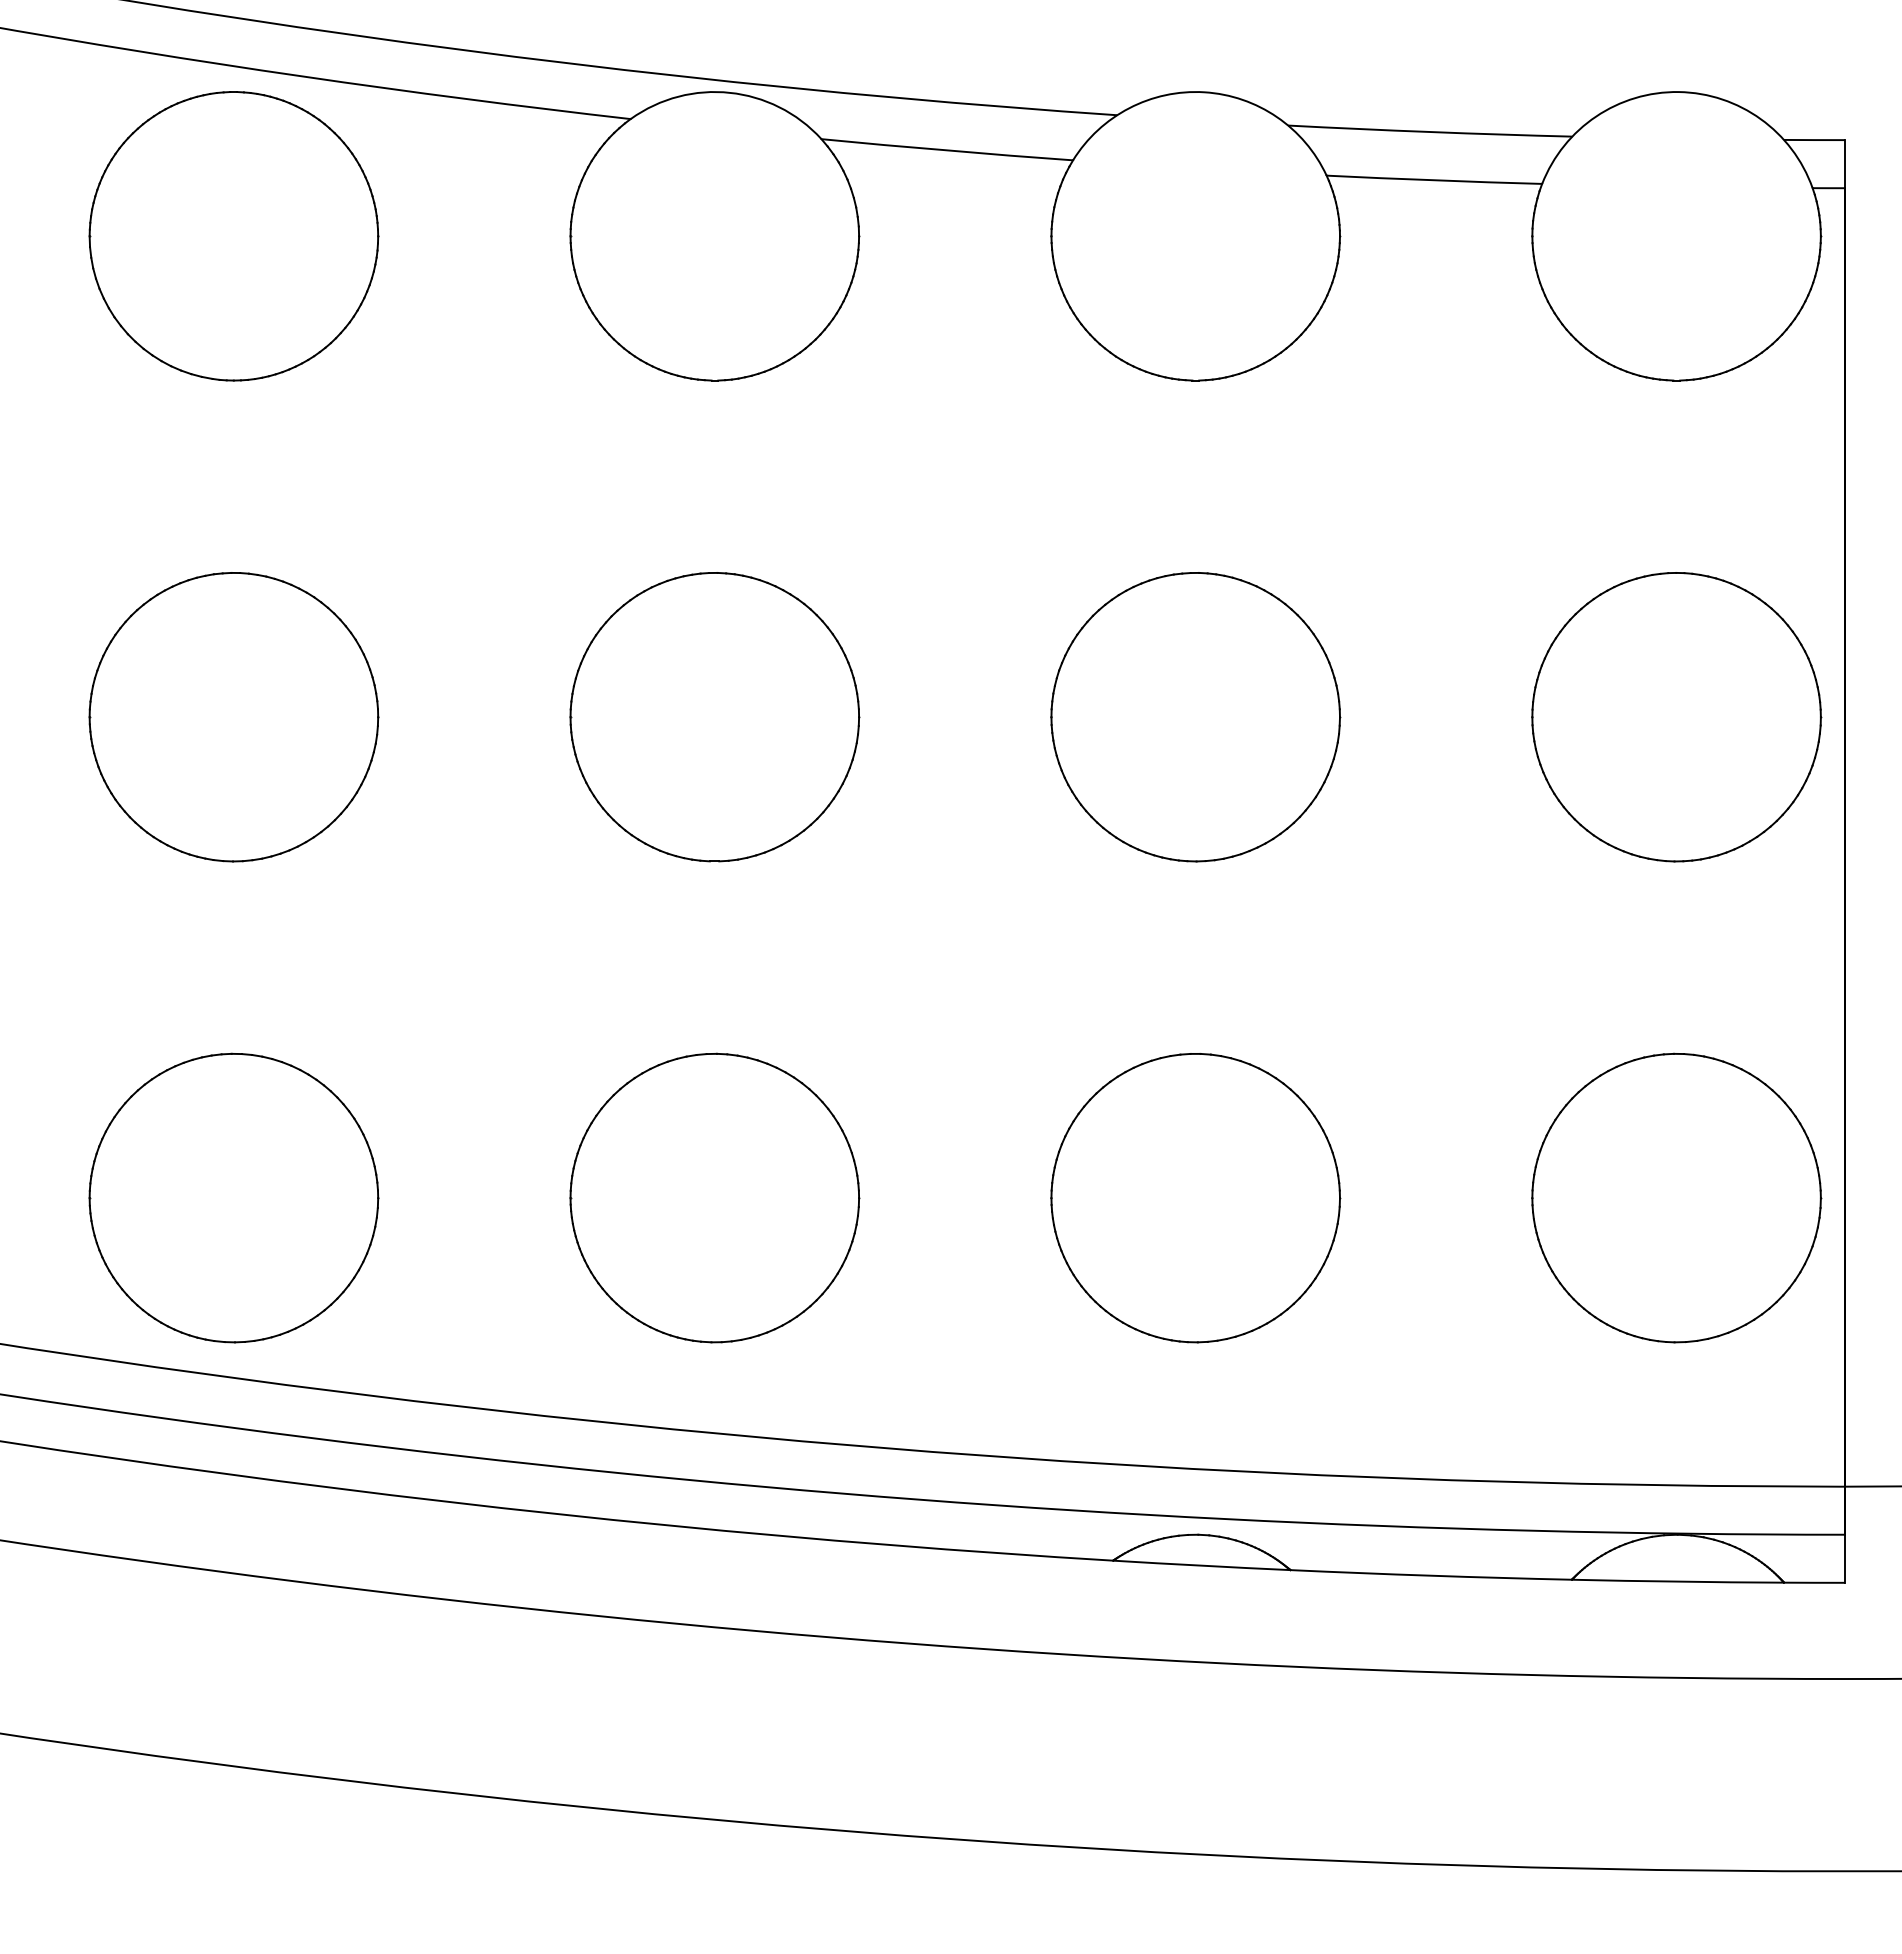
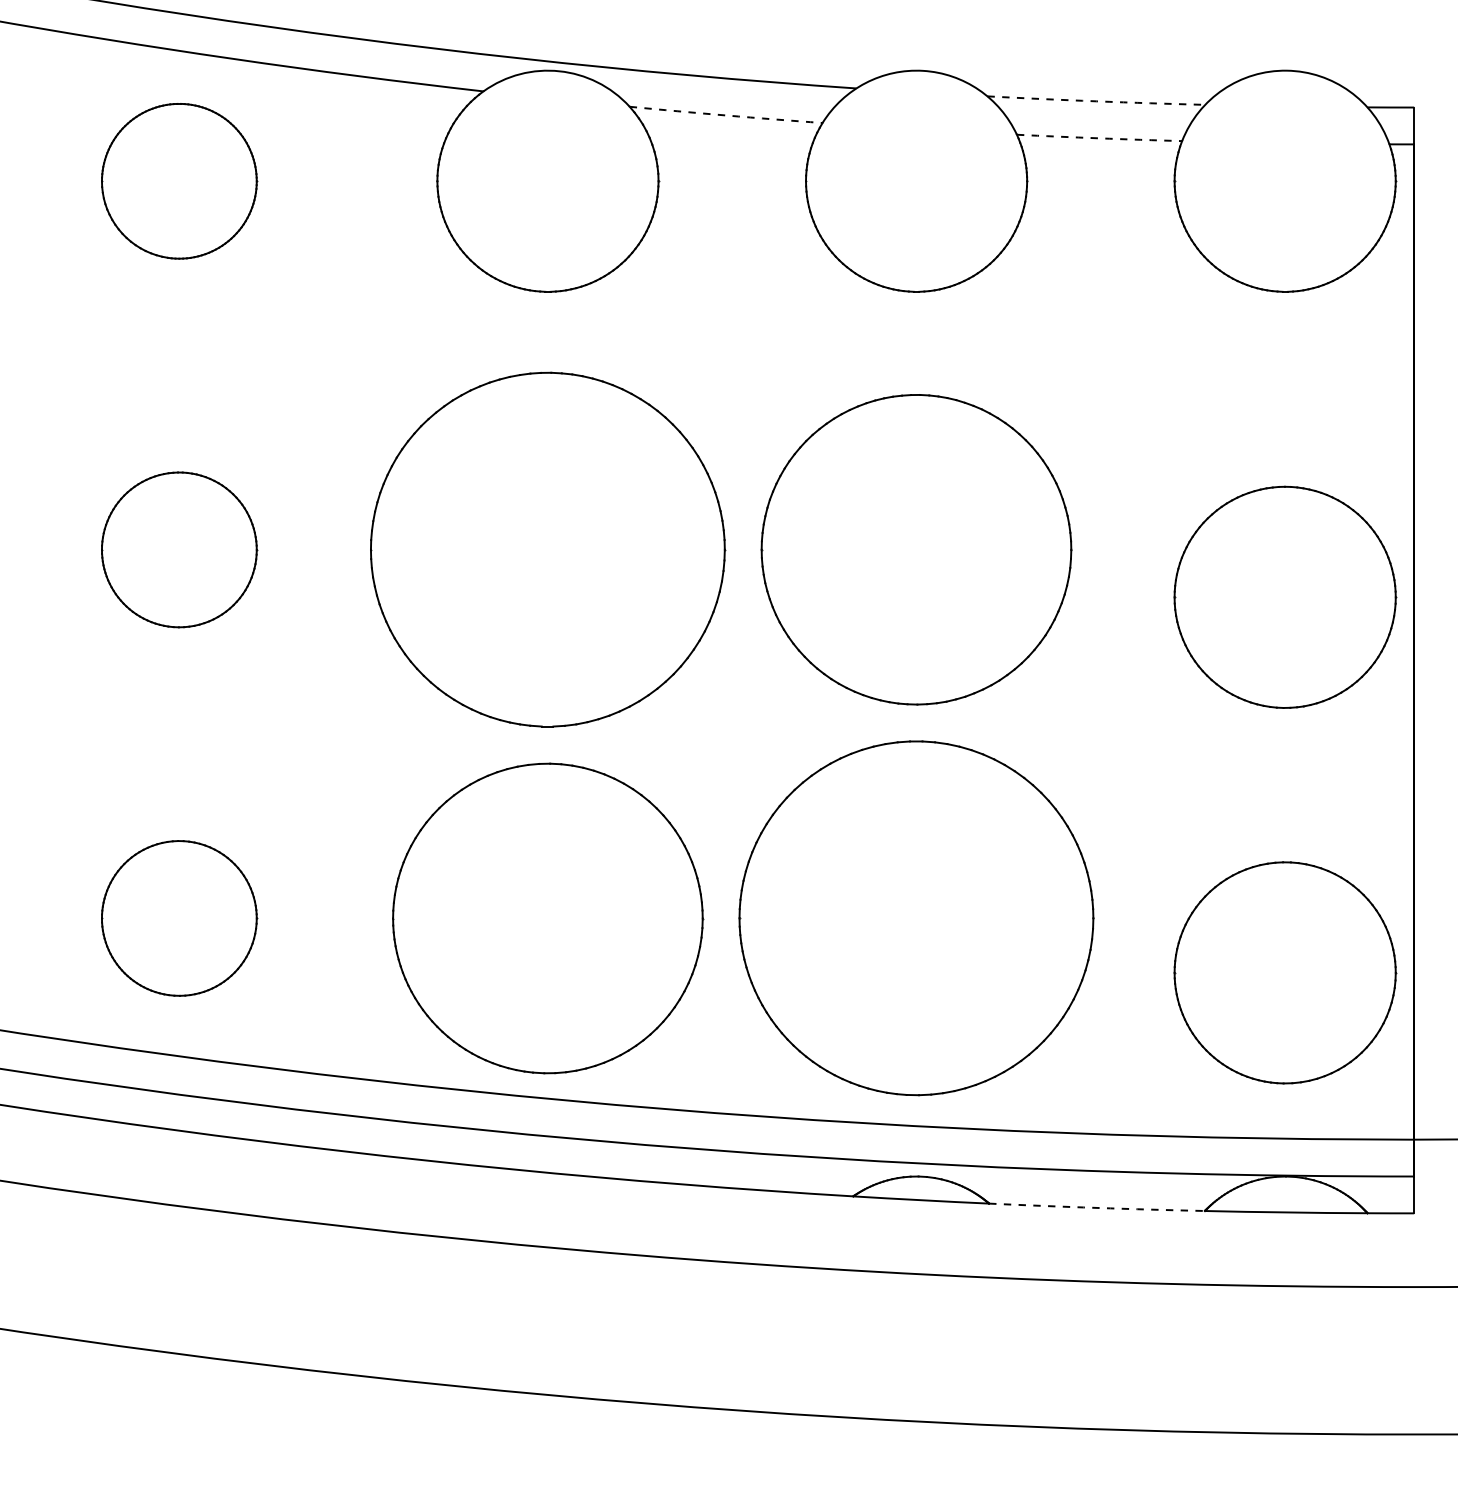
arc: (1430, 132) -> (1096, 101), solid -> dashed
arc: (947, 150) -> (726, 115), solid -> dashed
arc: (1434, 180) -> (1099, 138), solid -> dashed
part: (233, 236) -> (179, 181), size x0.7
part: (233, 717) -> (179, 550), size x0.7
part: (714, 717) -> (547, 550), size x1.6
part: (1195, 717) -> (916, 550), size x1.4
part: (1676, 717) -> (1285, 597), moved
part: (233, 1197) -> (179, 918), size x0.7
part: (714, 1197) -> (547, 918), size x1.4
part: (1676, 1197) -> (1285, 972), moved
part: (1195, 1198) -> (916, 918), size x1.6
arc: (1431, 1575) -> (1097, 1207), solid -> dashed

